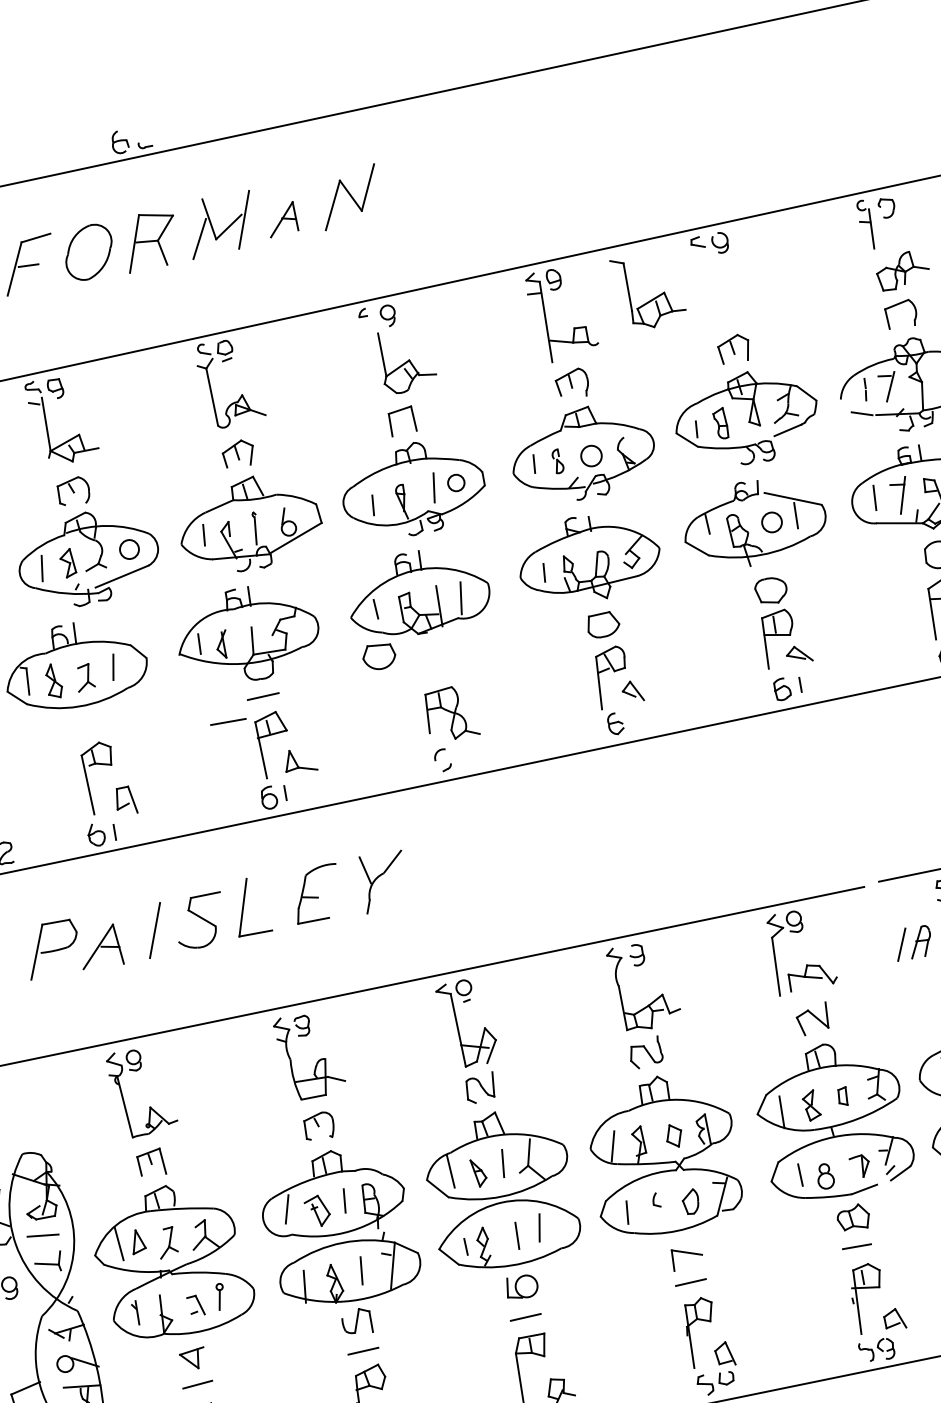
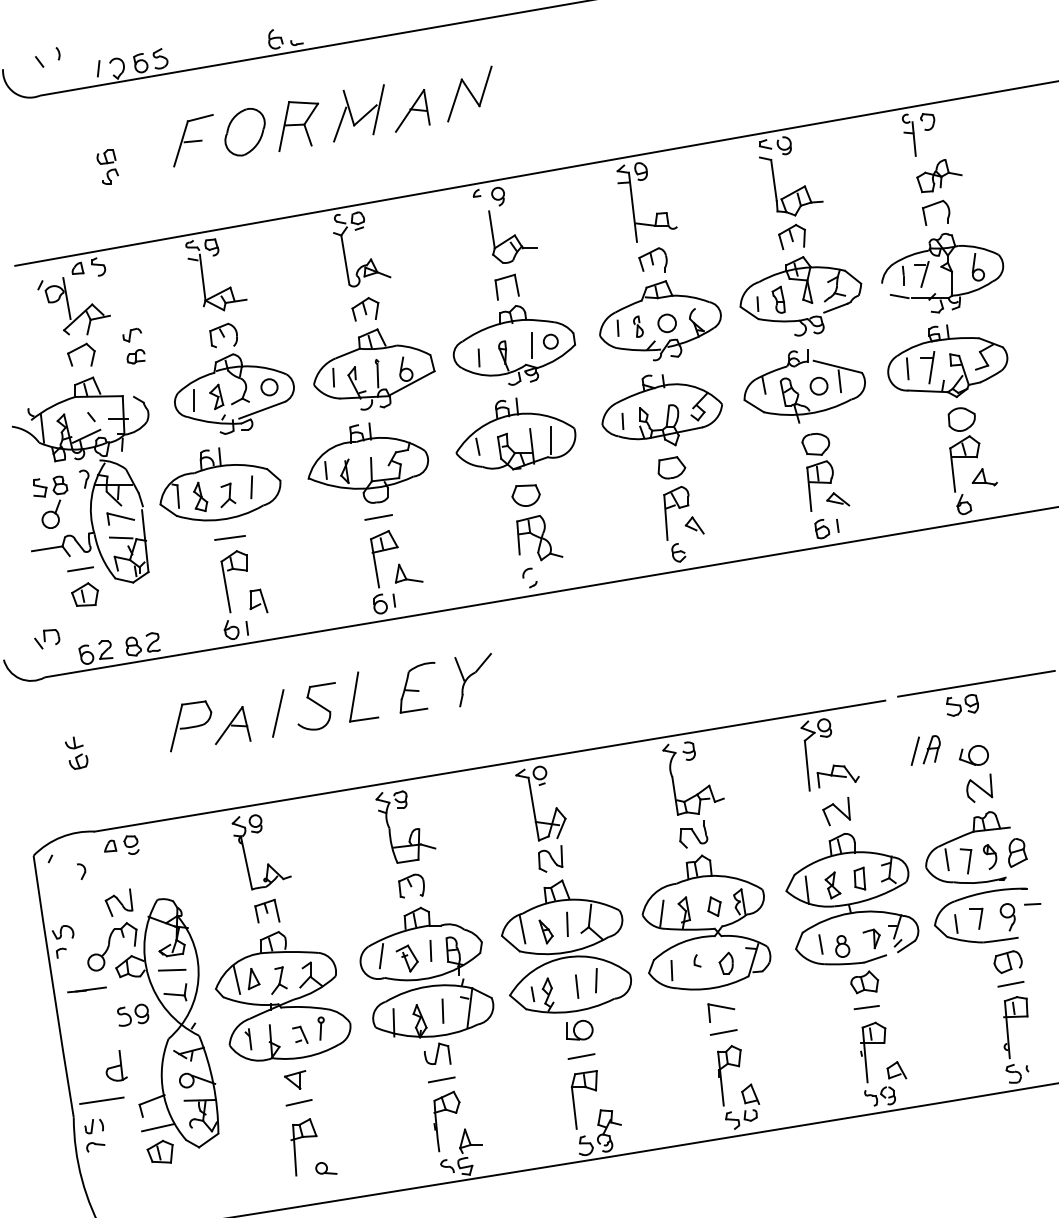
part: (283, 219) -> (412, 110), size x1.43
part: (648, 293) -> (791, 186), moved
part: (378, 656) -> (525, 495), moved
line: (227, 721) -> (229, 537), moved
part: (842, 1096) -> (859, 878), size x1.43

